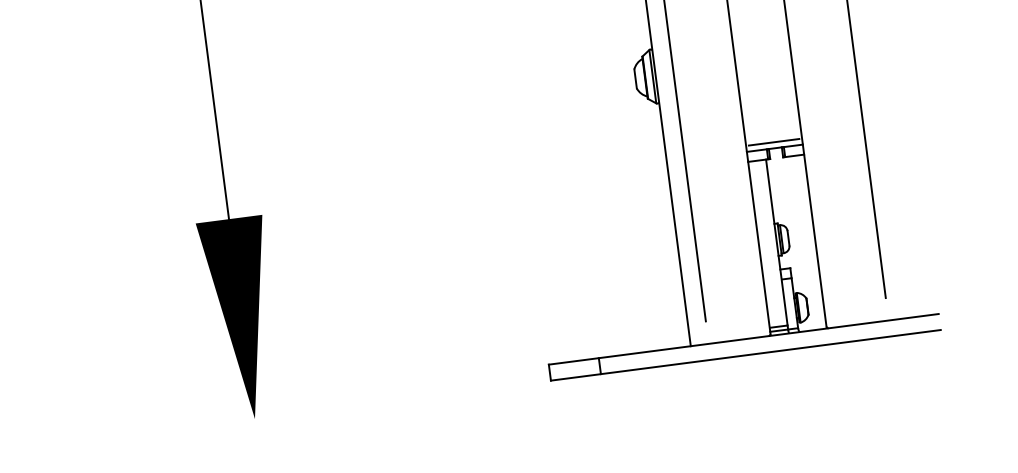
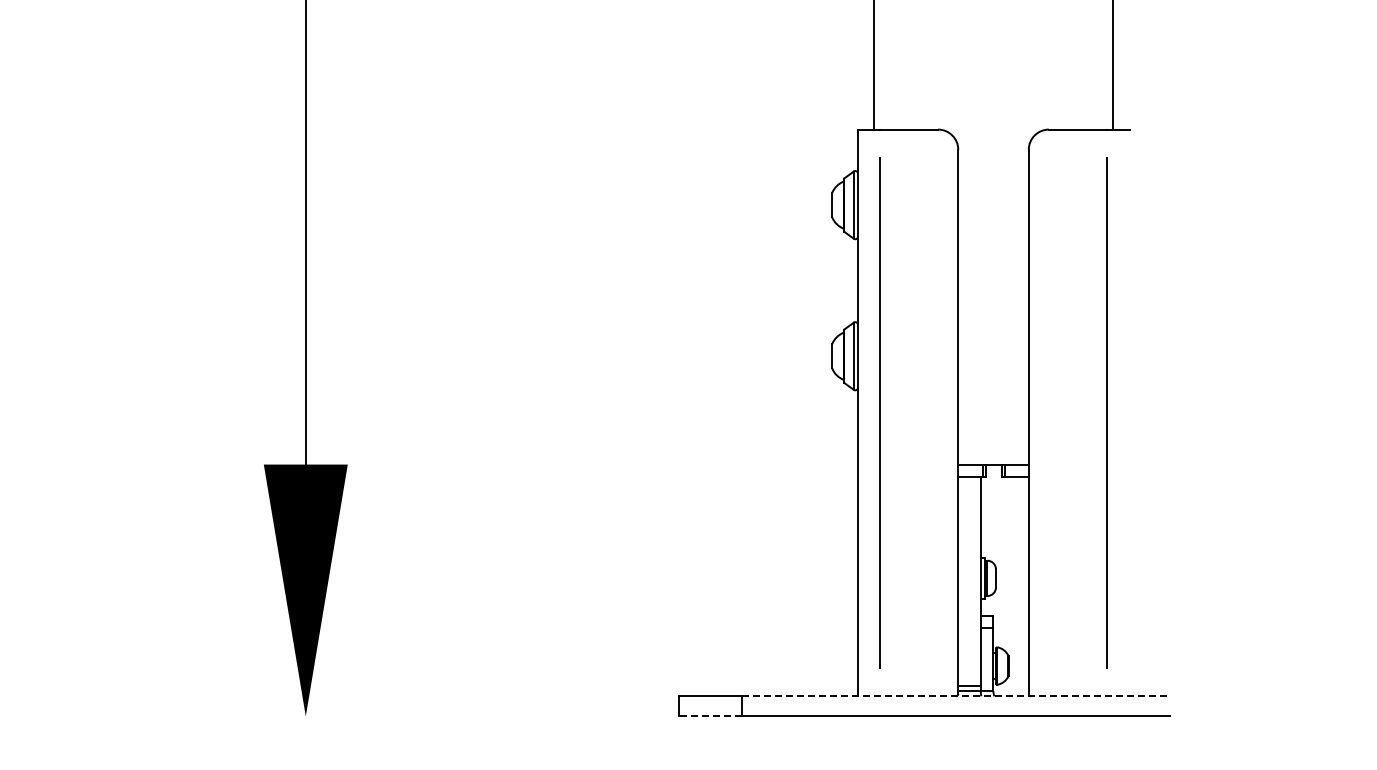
line: (774, 142) -> (993, 457), removed
line: (769, 336) -> (956, 696), solid -> dashed
line: (575, 377) -> (709, 716), solid -> dashed

